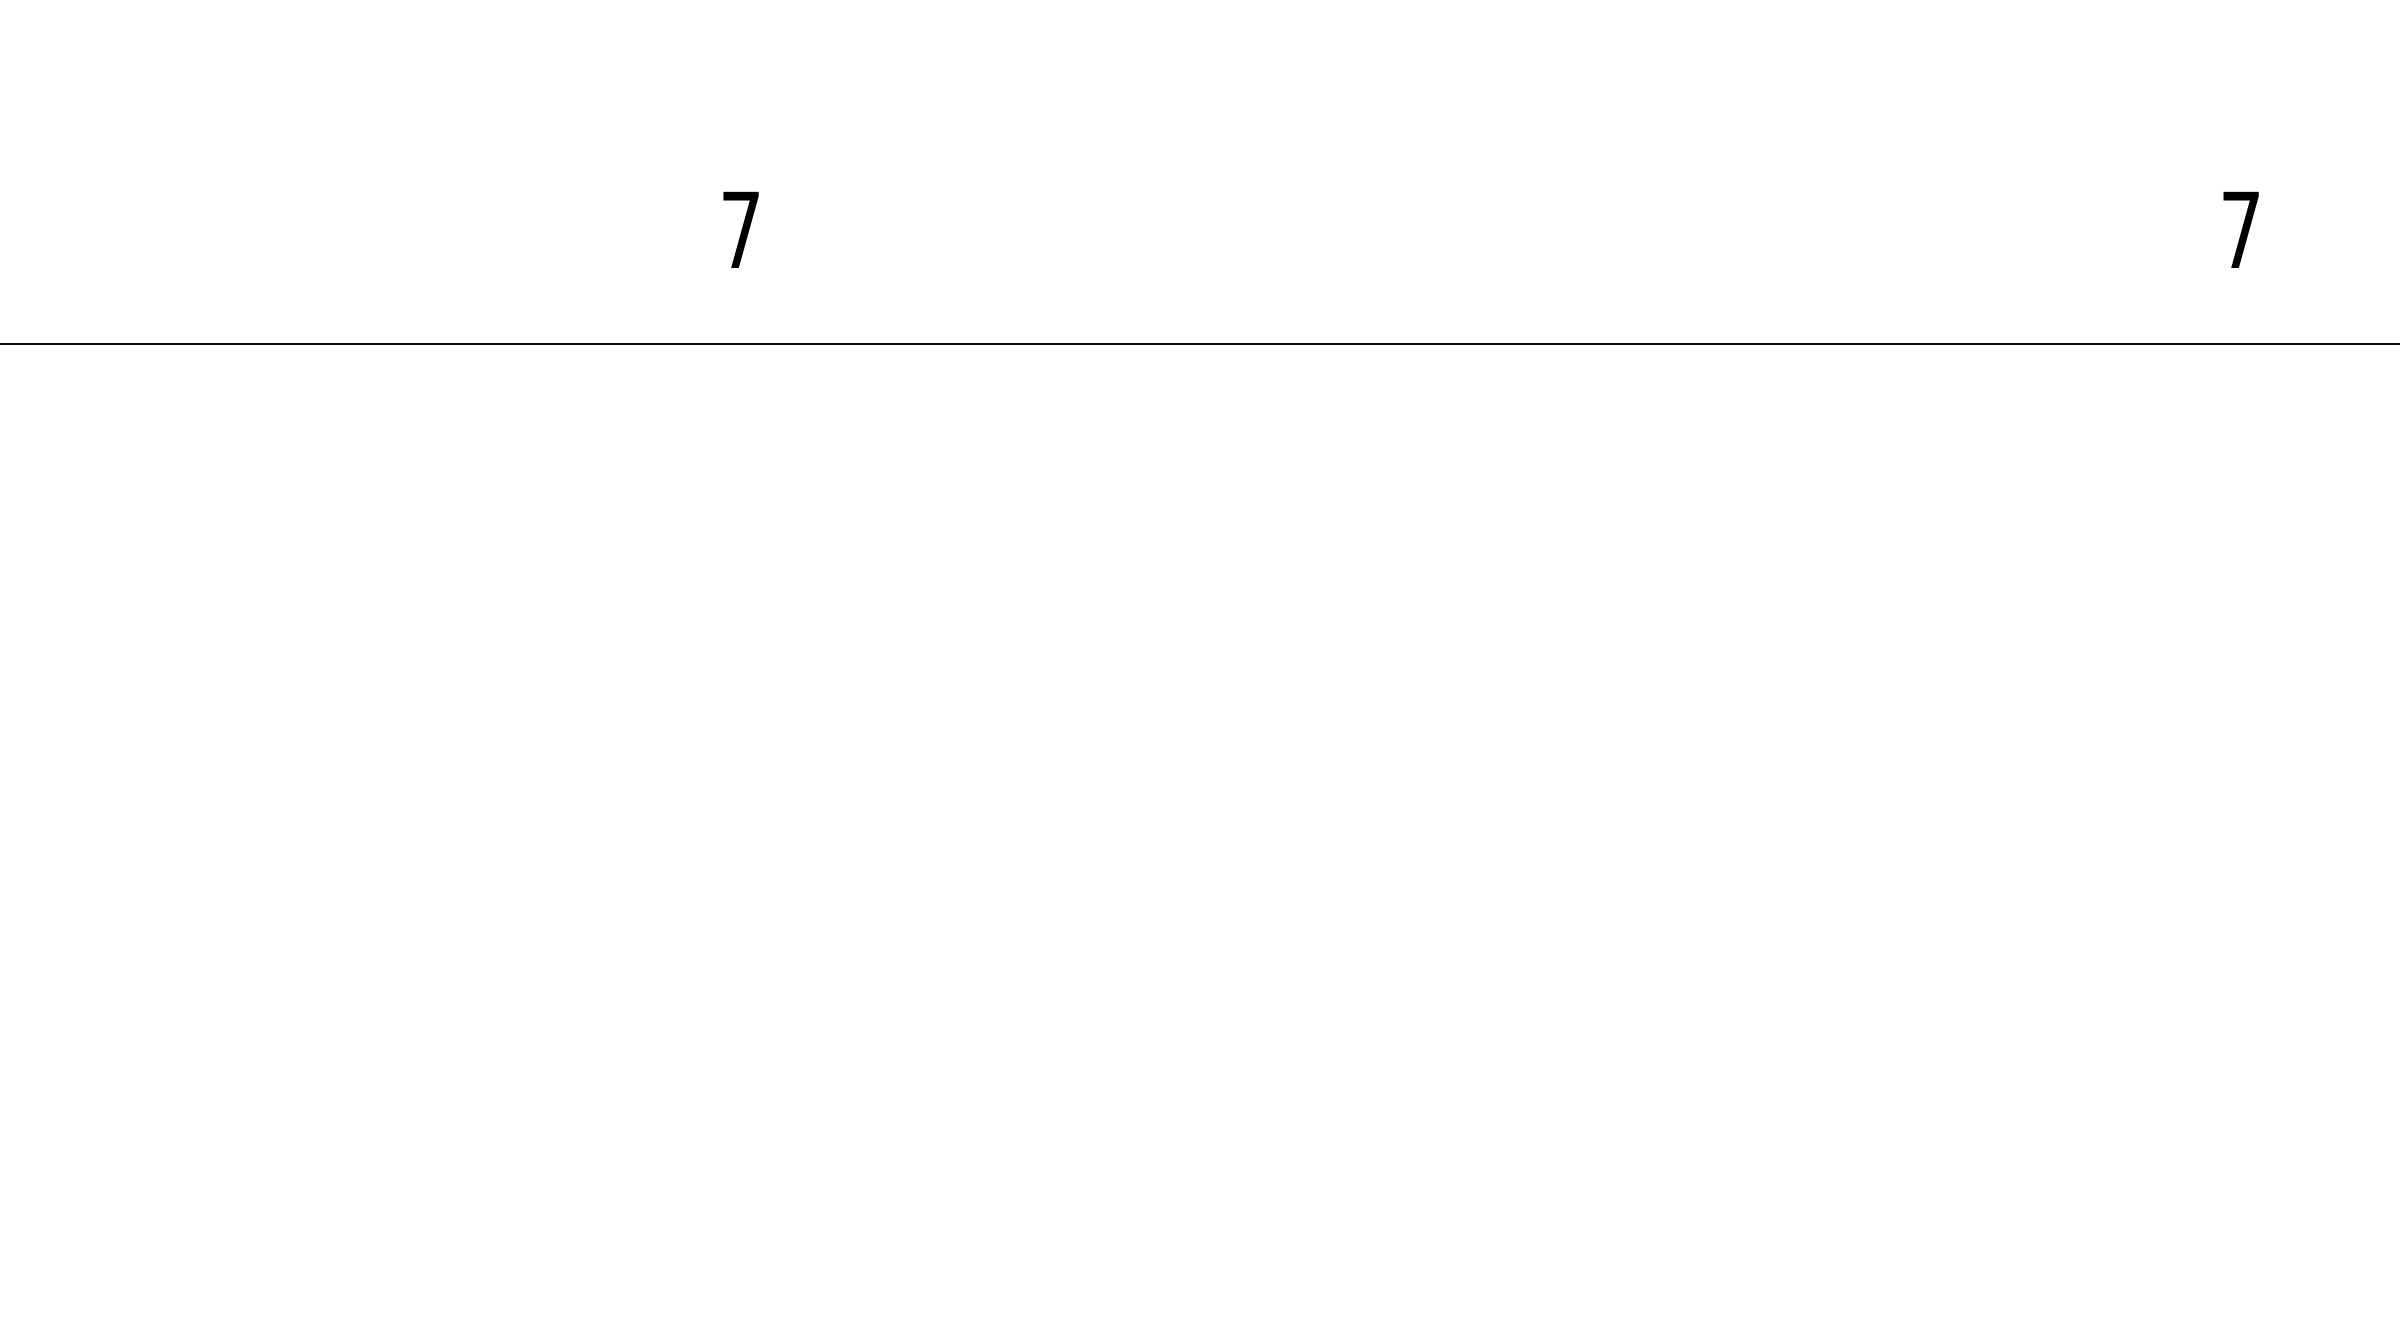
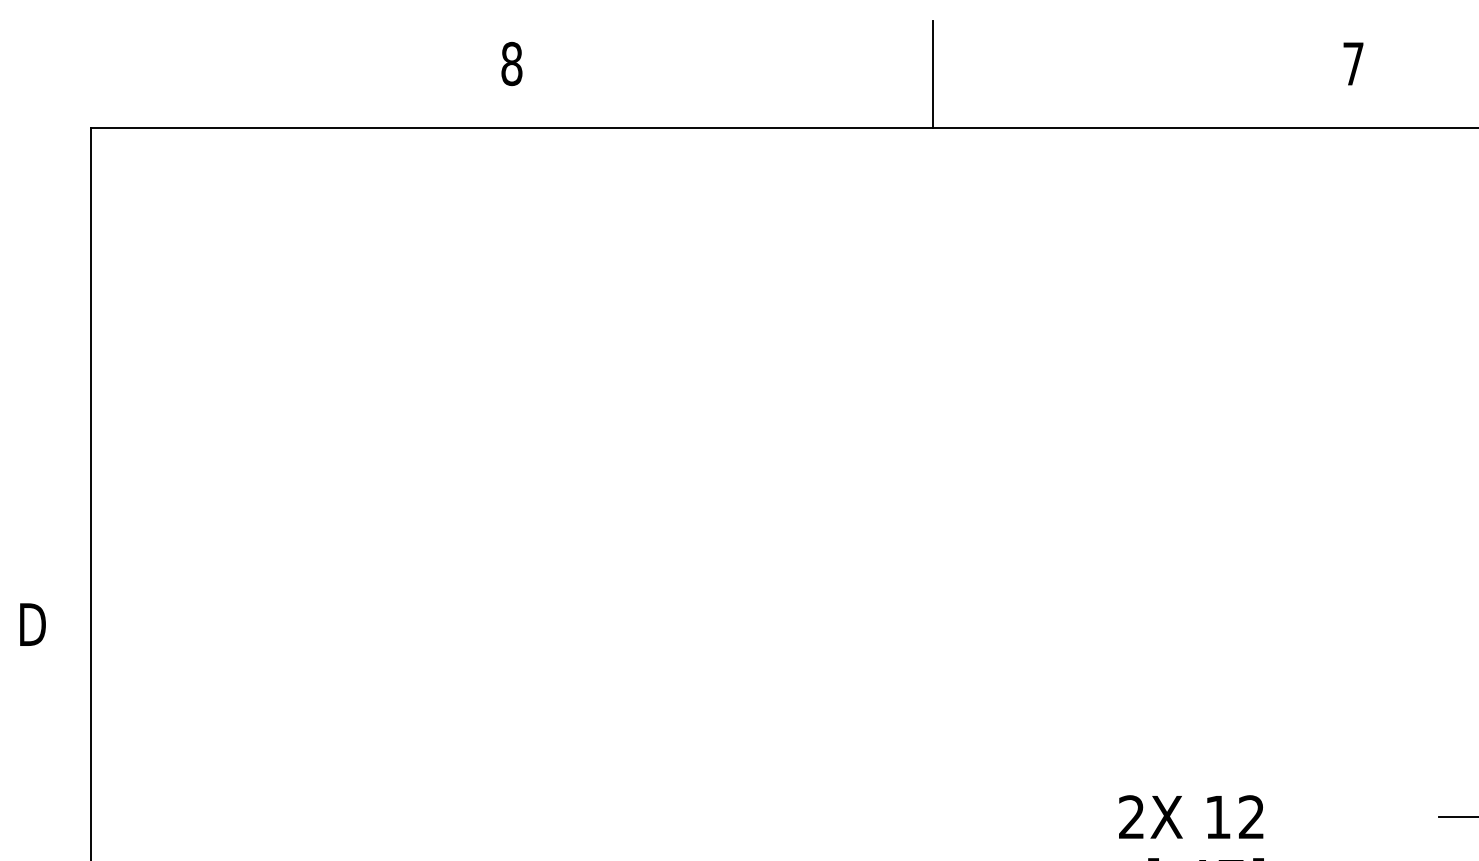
text: (740, 229) -> (511, 63), 7 -> 8
line: (1490, 248) -> (932, 74), added

